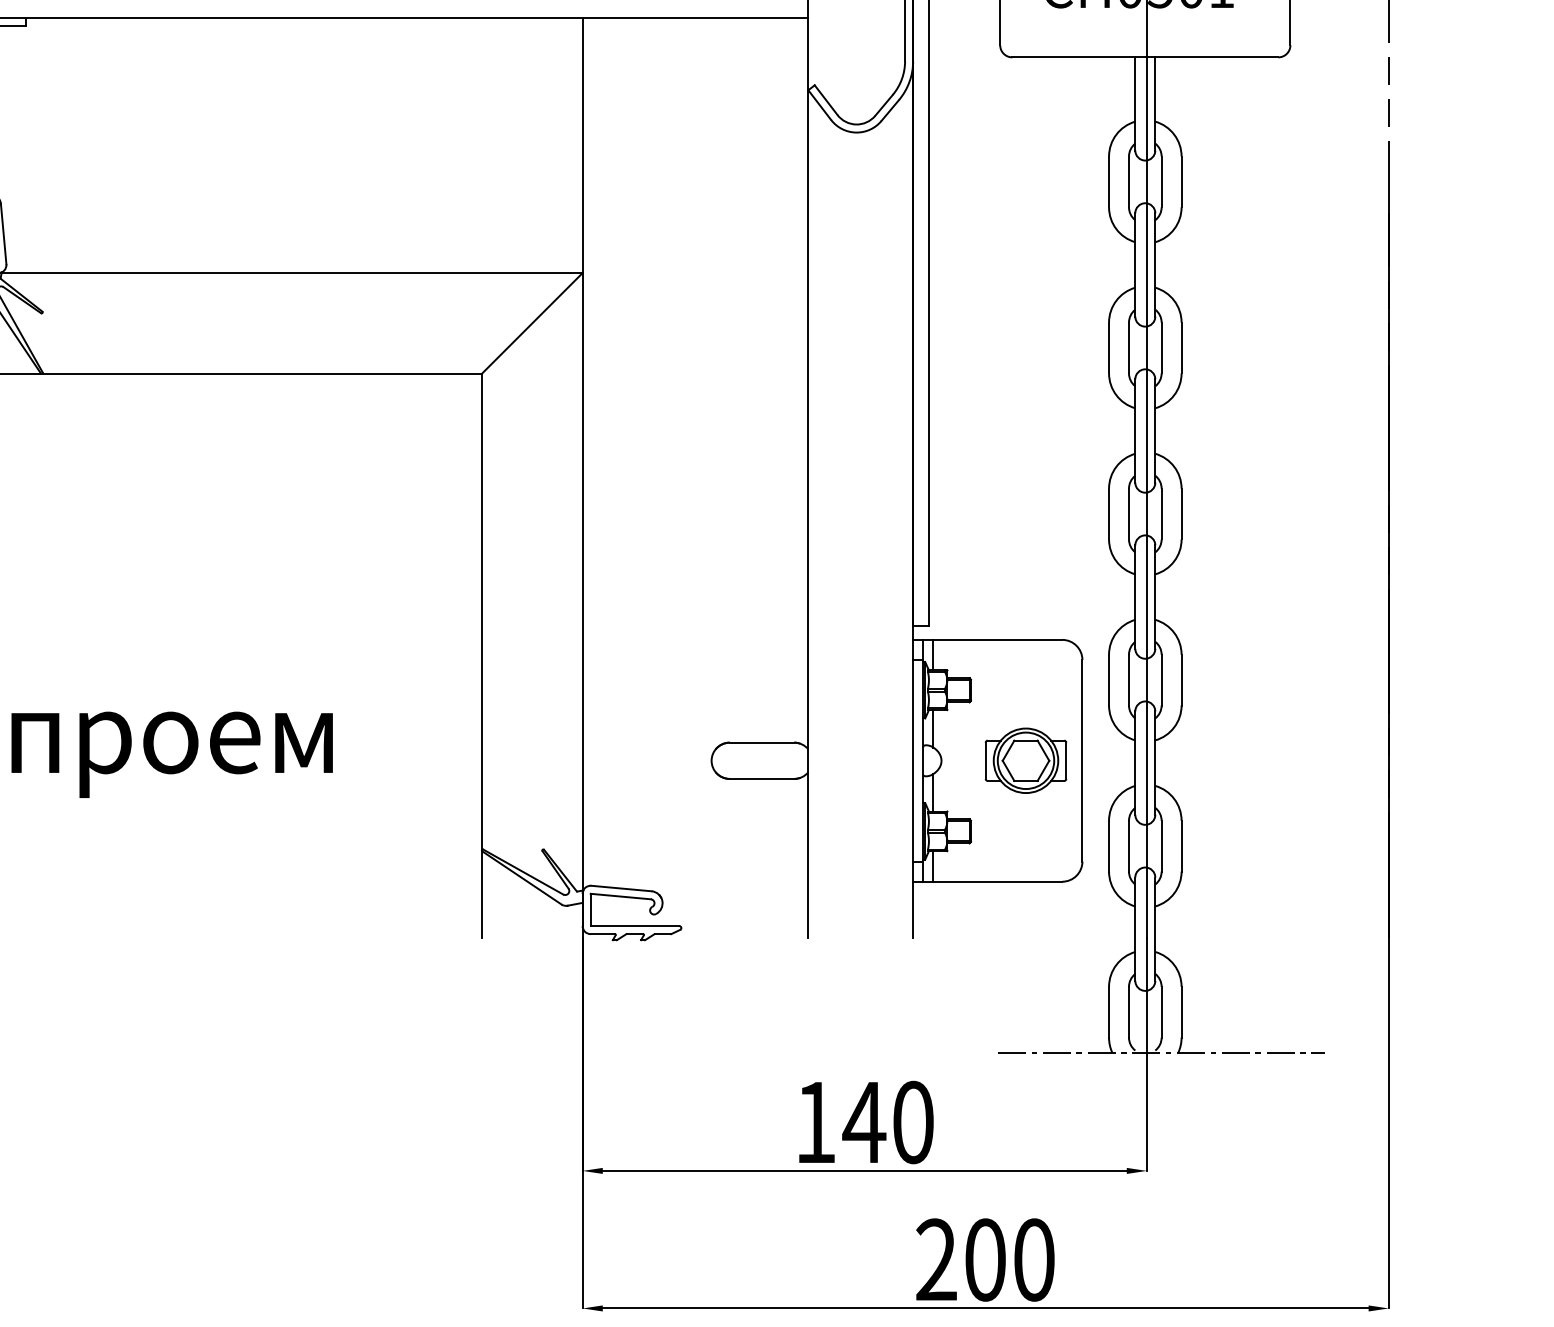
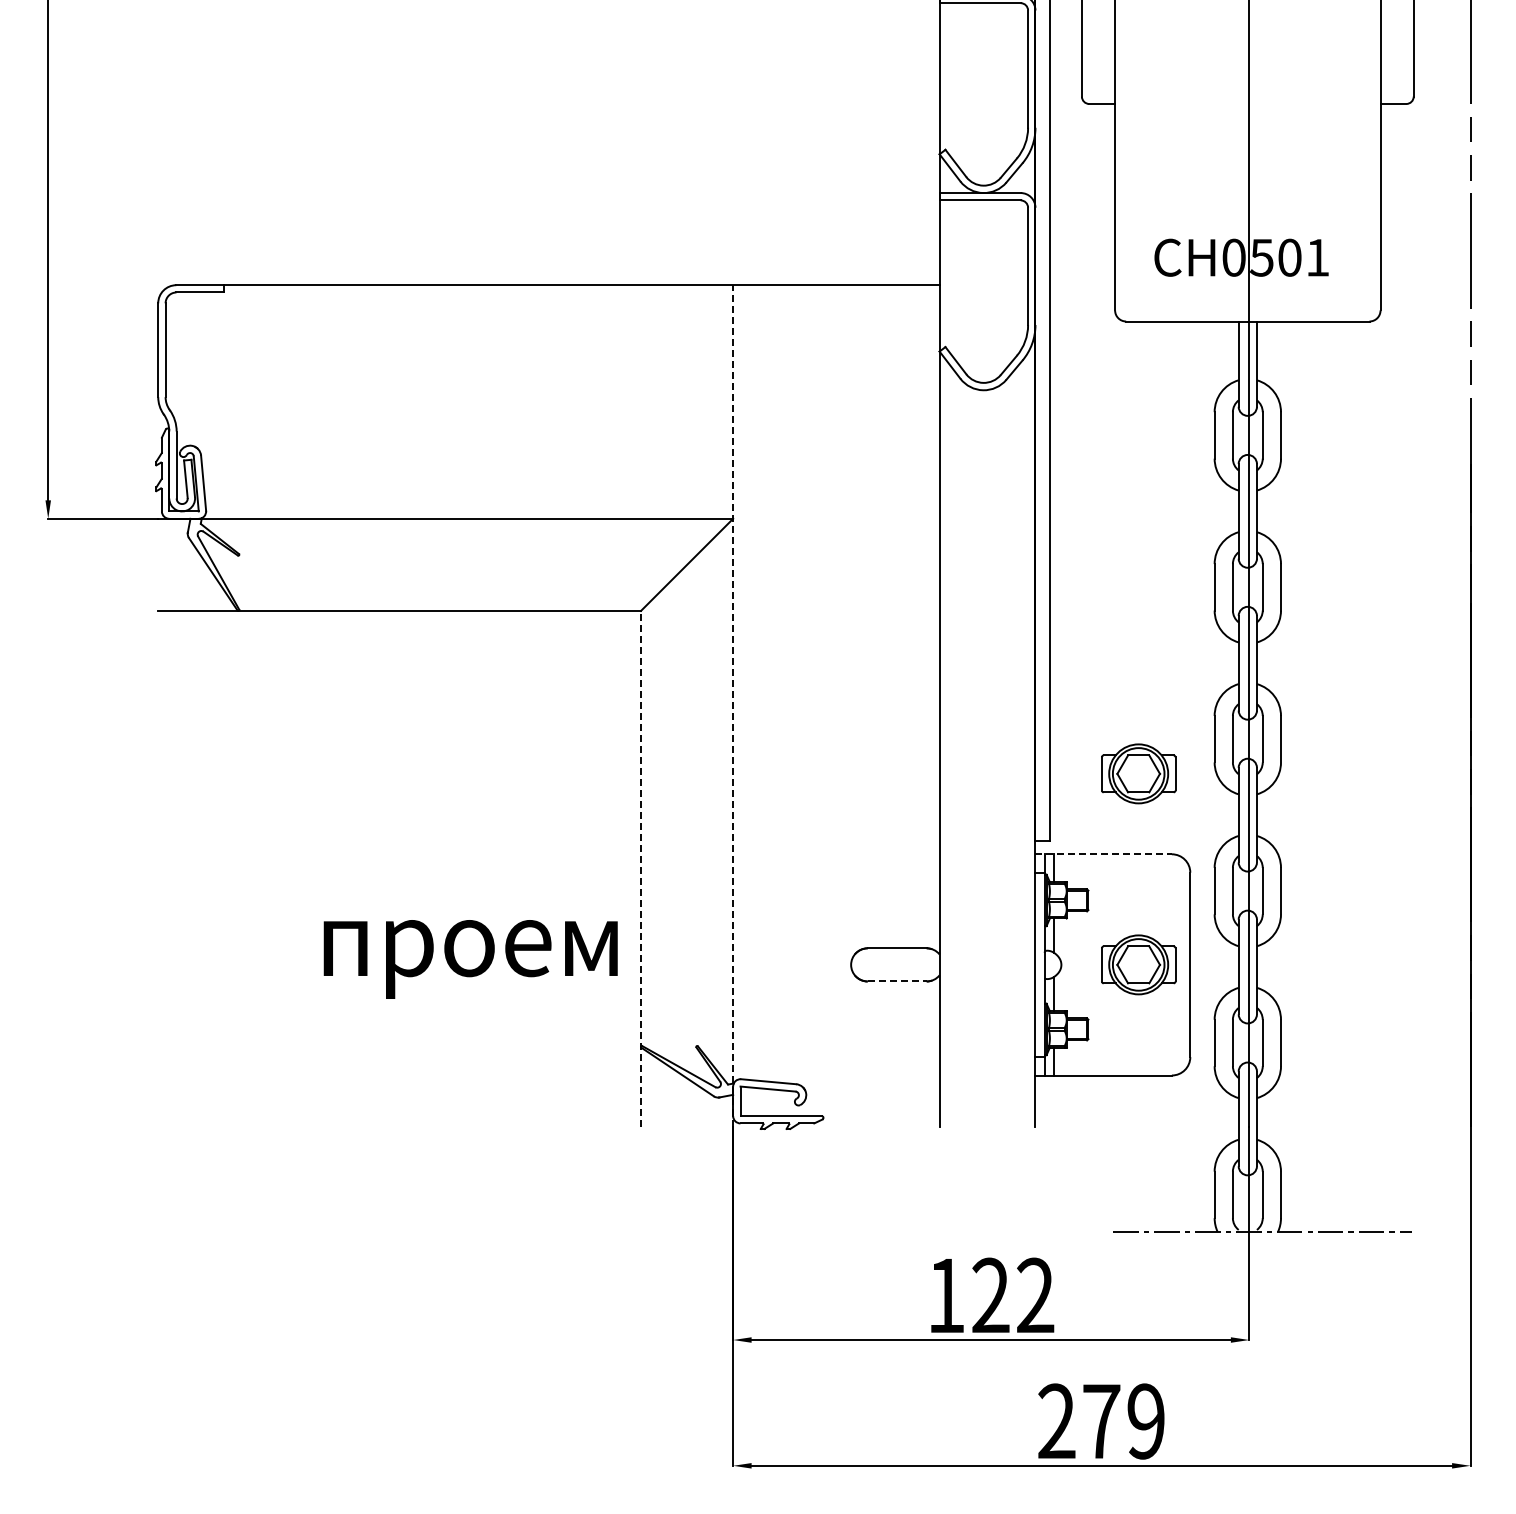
line: (583, 478) -> (733, 706), solid -> dashed
part: (1025, 551) -> (1138, 773), added
line: (988, 640) -> (1104, 854), solid -> dashed
line: (481, 655) -> (640, 868), solid -> dashed
text: (171, 754) -> (470, 959), moved
line: (762, 778) -> (897, 981), solid -> dashed
text: (888, 1122) -> (1012, 1295), 140 -> 122
text: (1009, 1260) -> (1123, 1421), 200 -> 279

